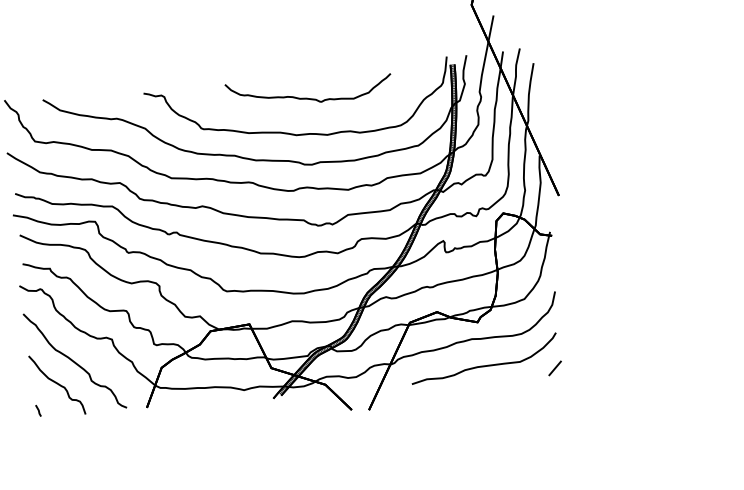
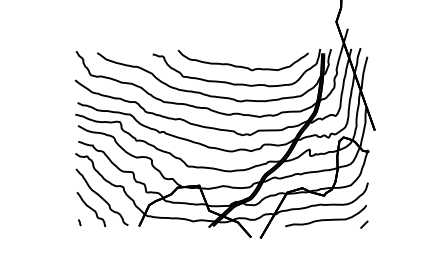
part: (307, 90) -> (242, 60), size x1.43

